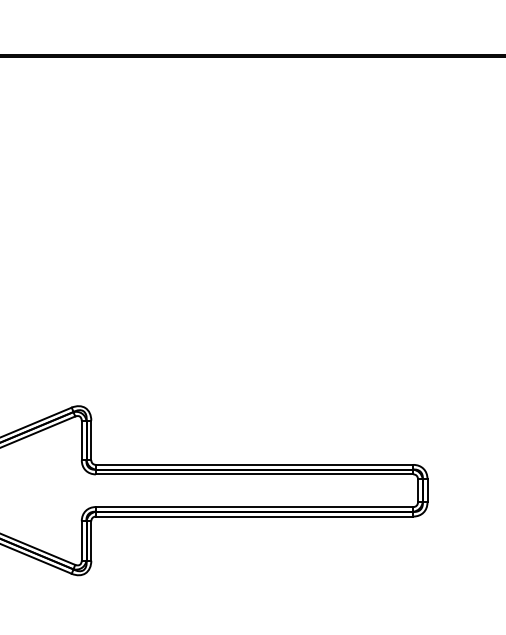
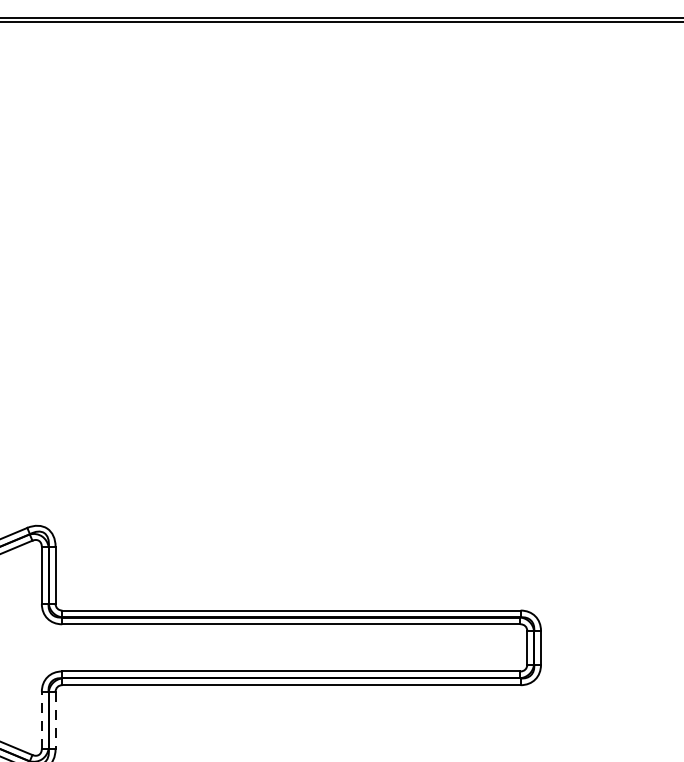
line: (81, 540) -> (41, 719), solid -> dashed
line: (91, 541) -> (55, 721), solid -> dashed

